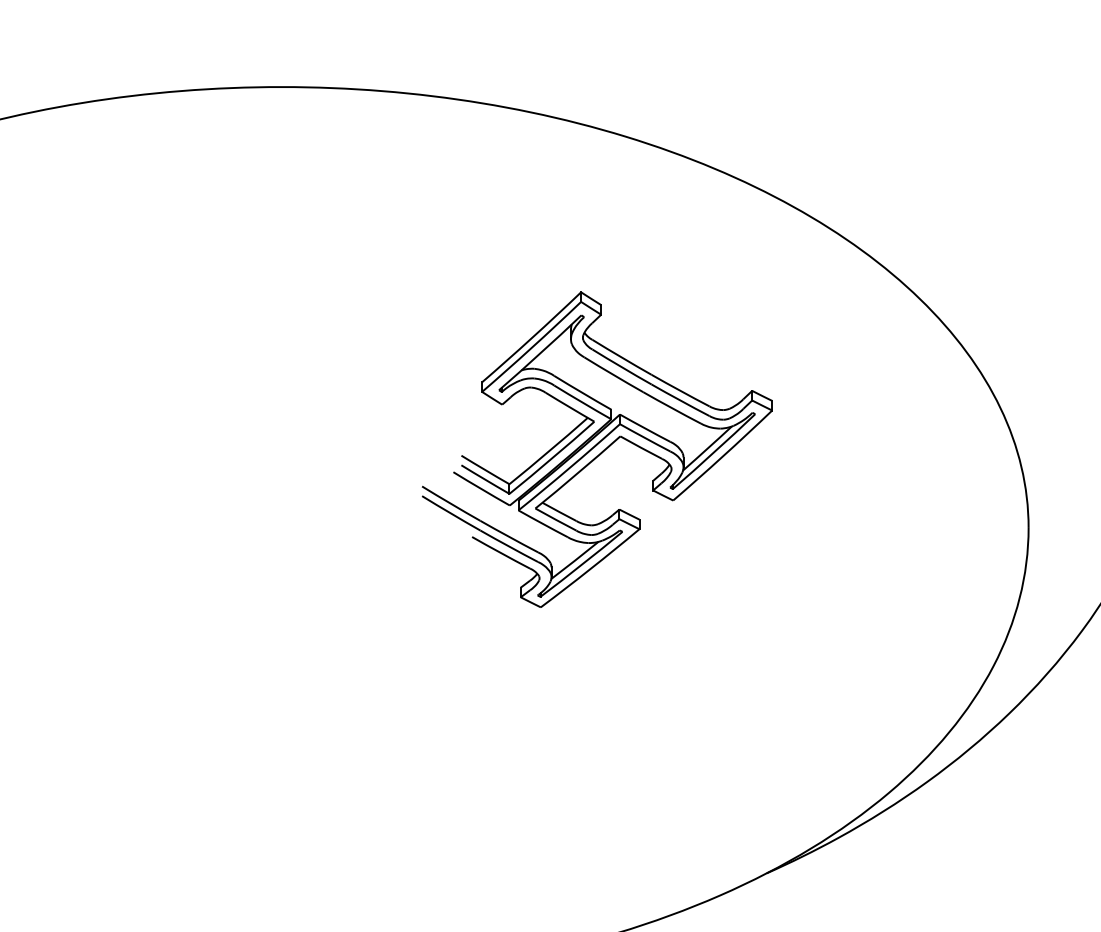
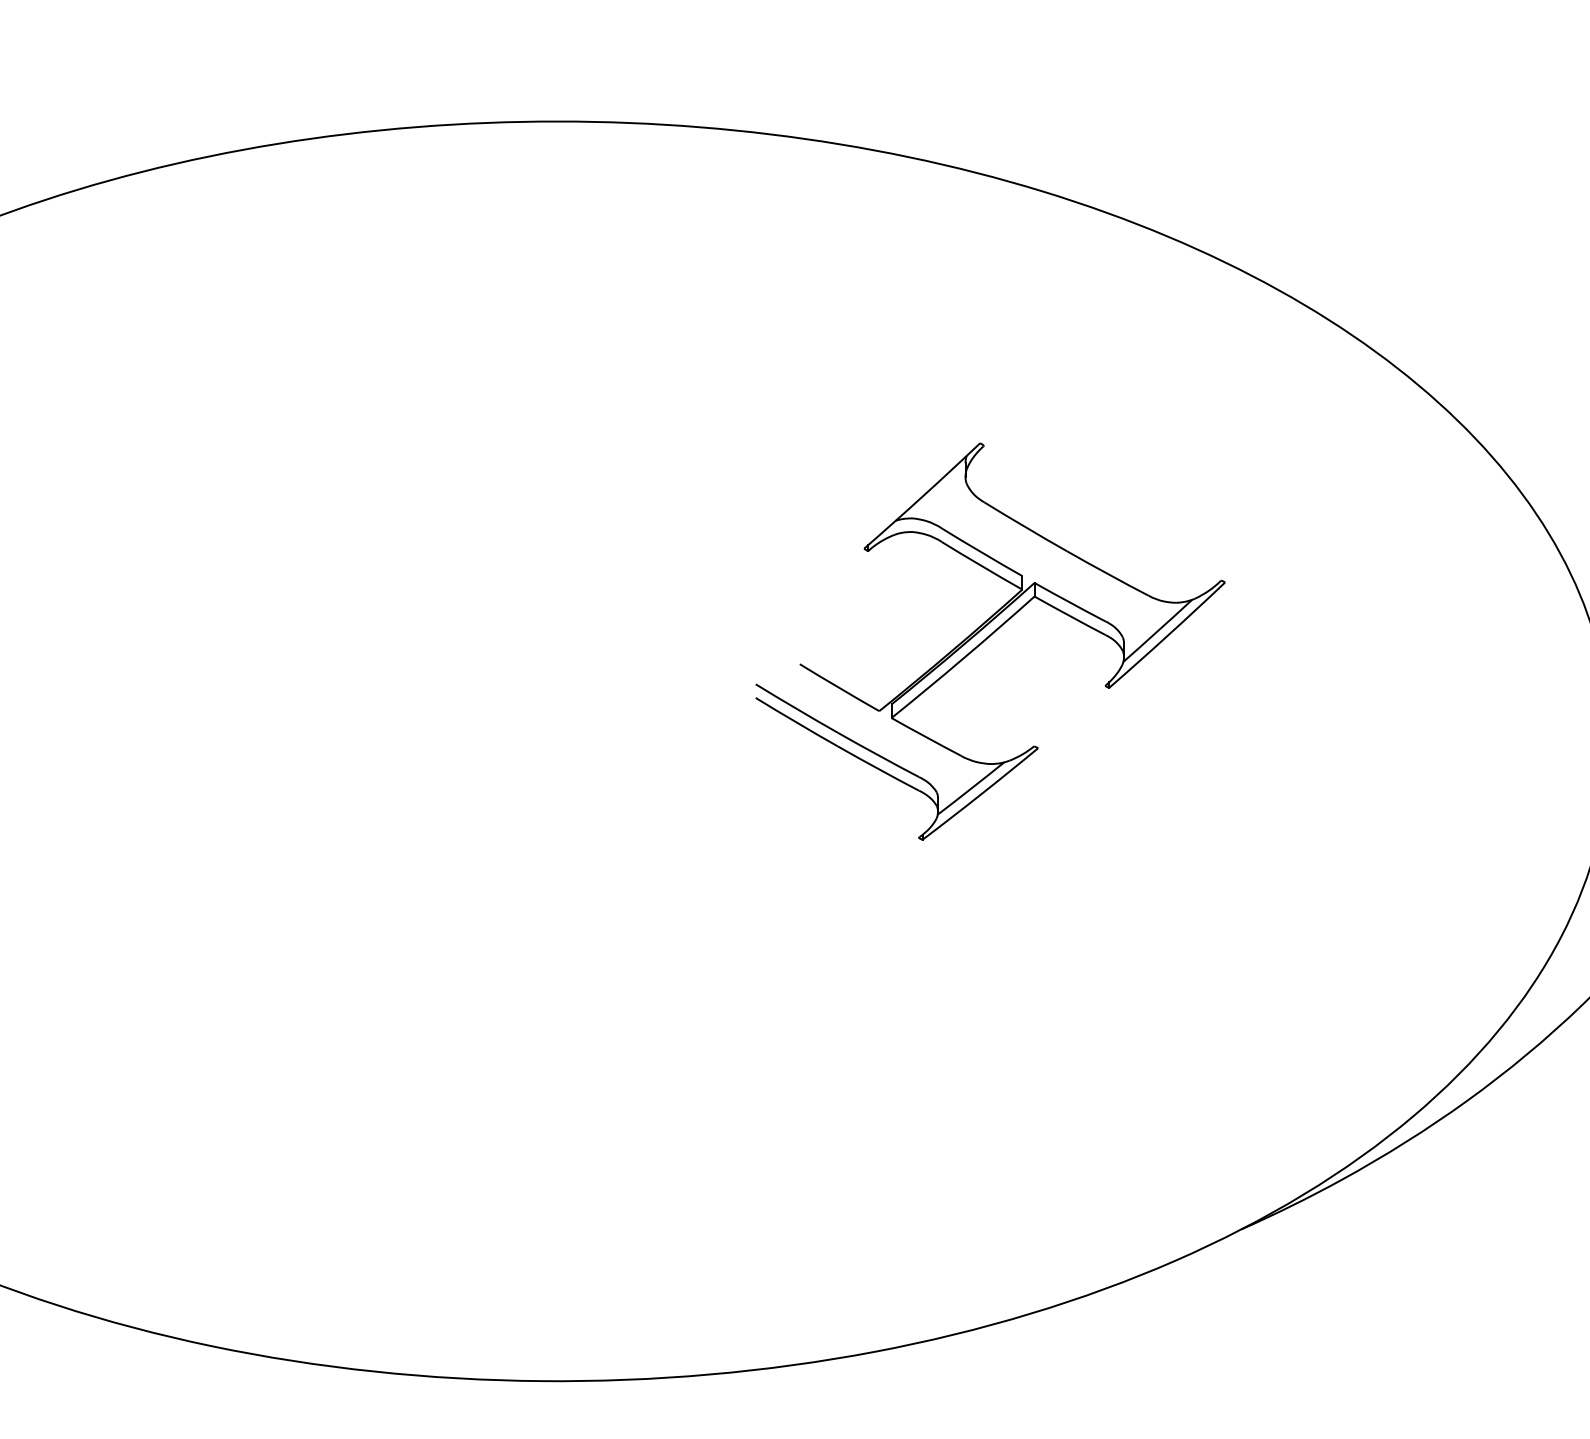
part: (612, 444) -> (1023, 625), removed

